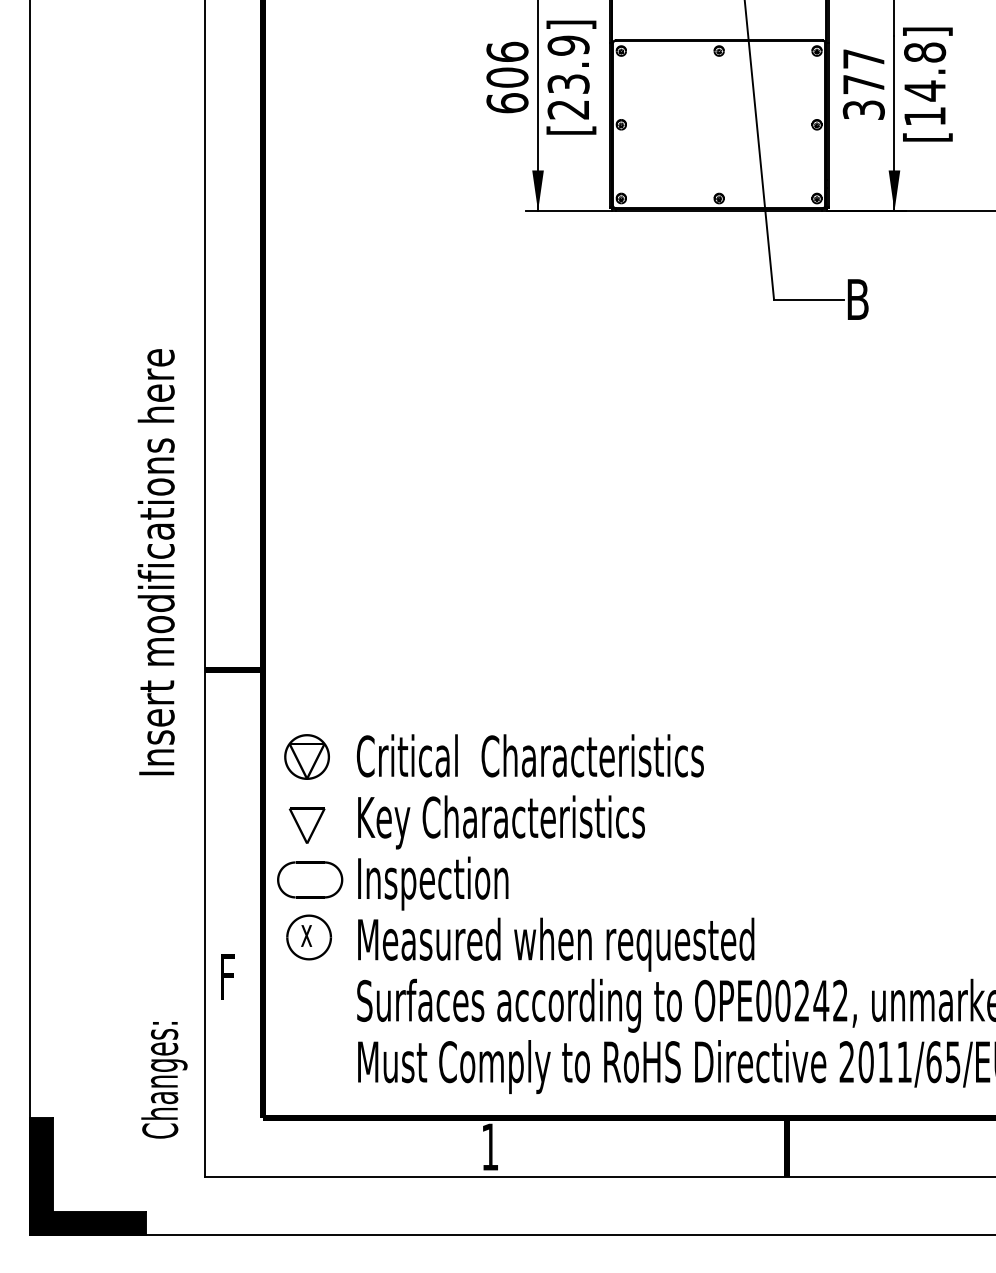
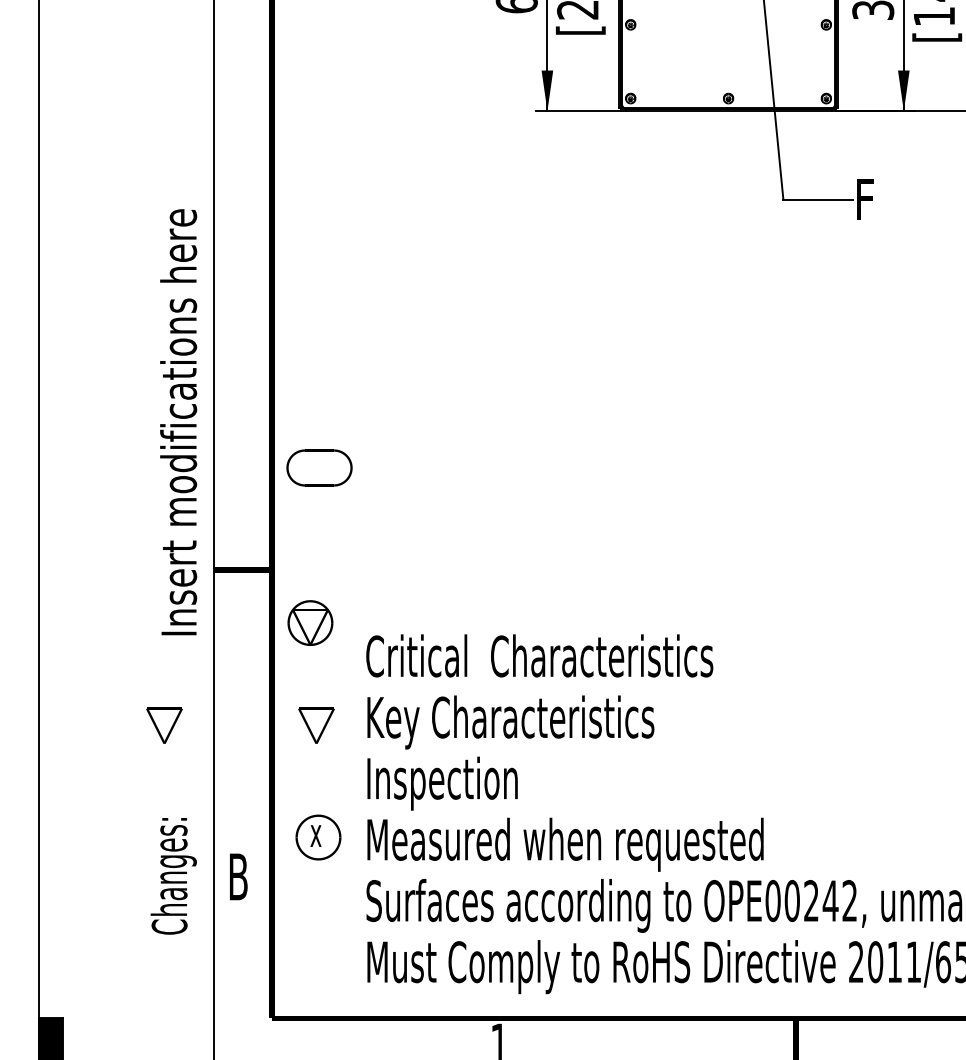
text: (857, 299) -> (866, 199), B -> F
text: (155, 562) -> (177, 422), moved
part: (306, 756) -> (309, 622), moved
part: (154, 825) -> (163, 725), added
part: (310, 879) -> (319, 467), moved
text: (229, 976) -> (238, 876), F -> B
text: (164, 1080) -> (173, 876), moved

